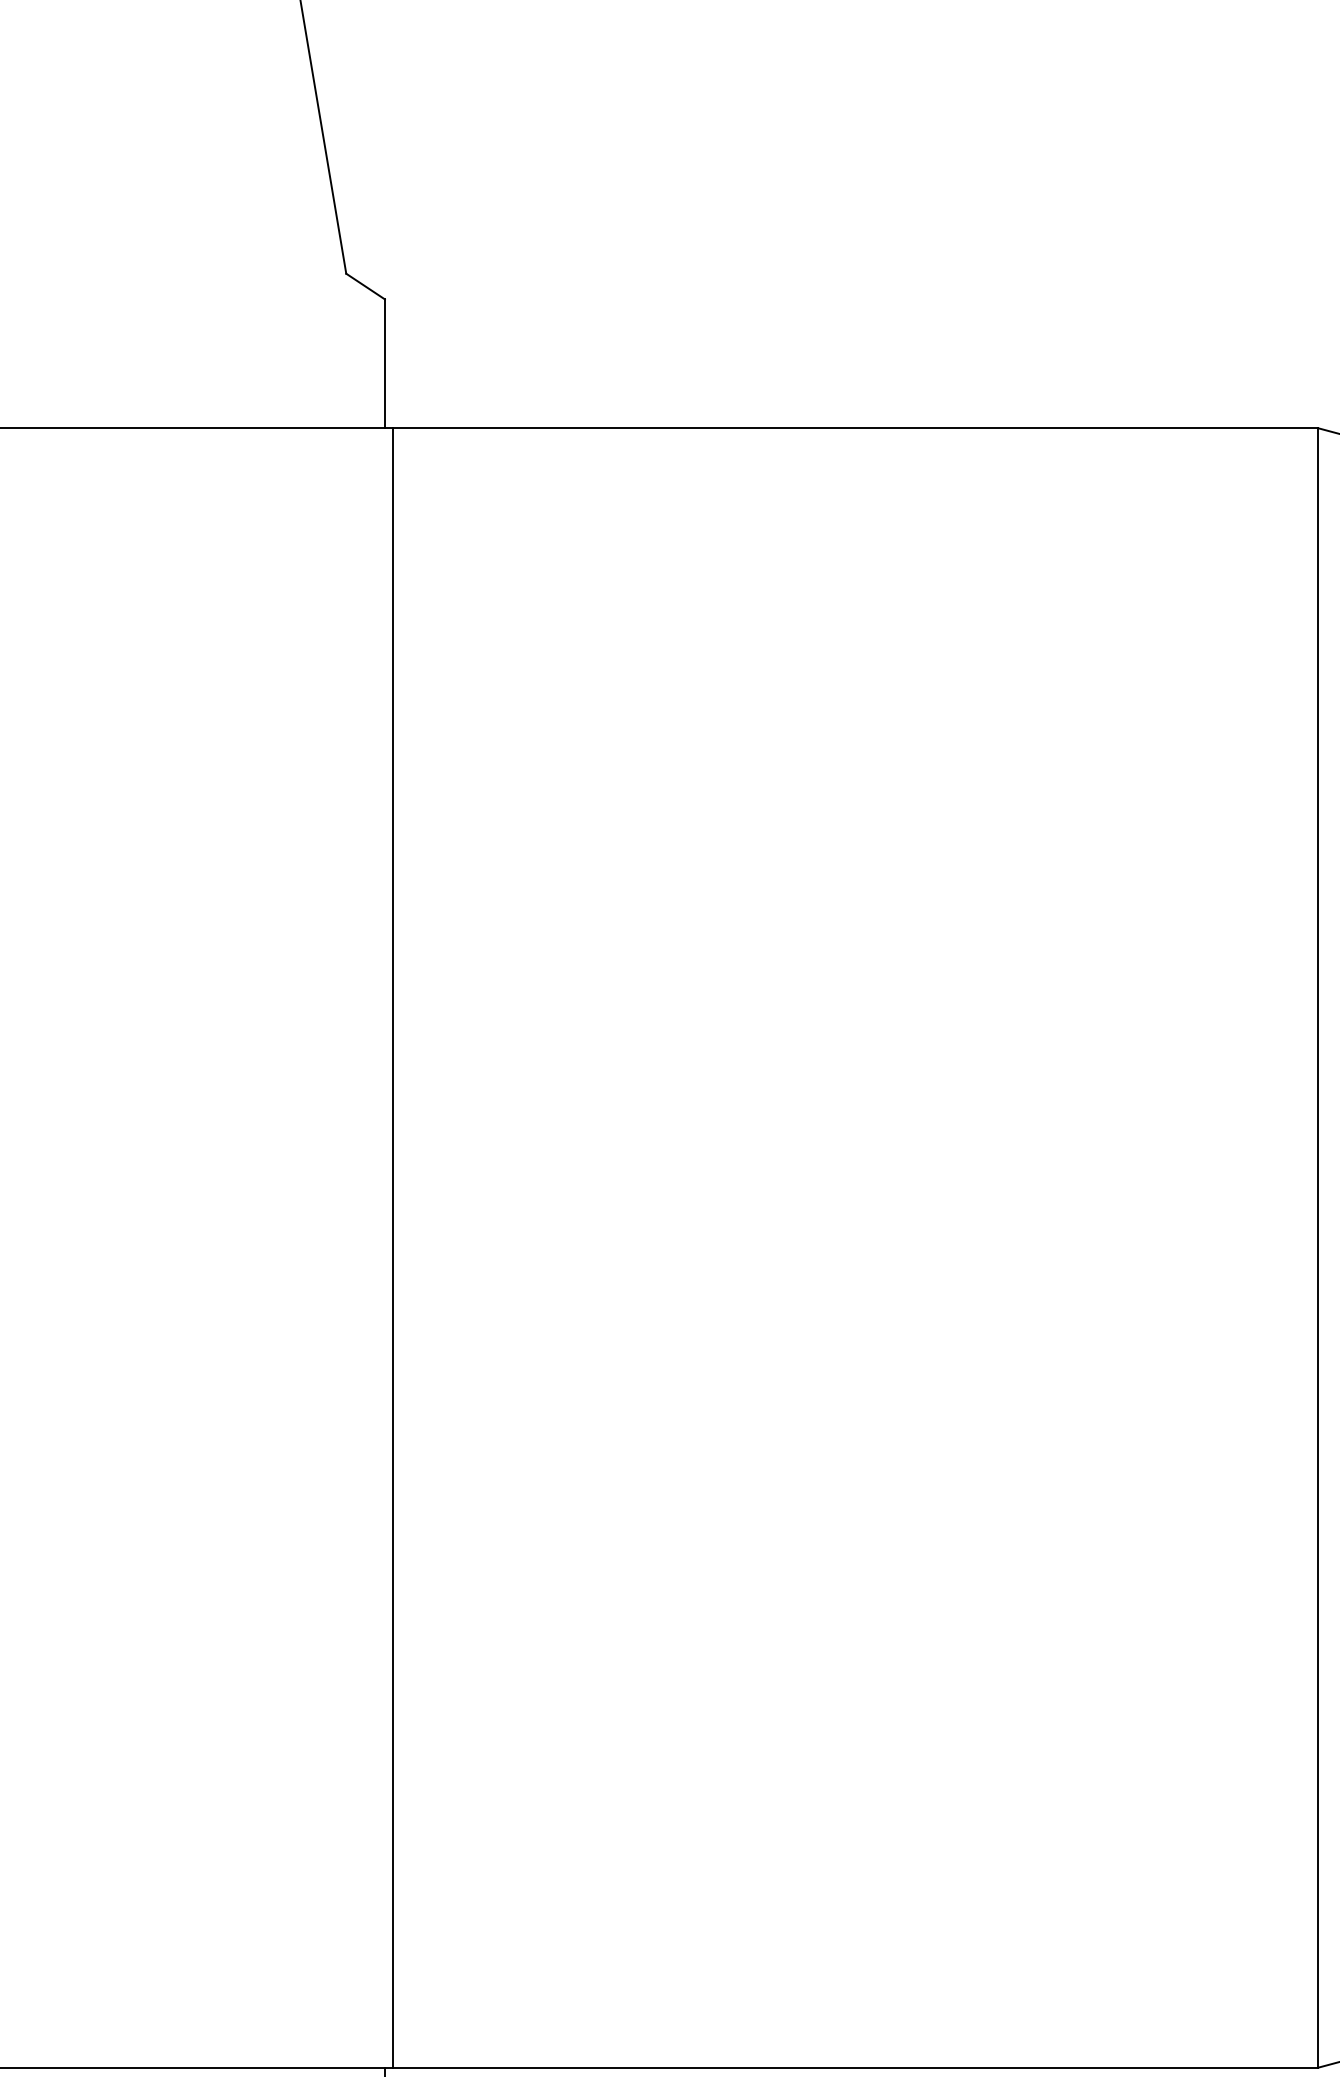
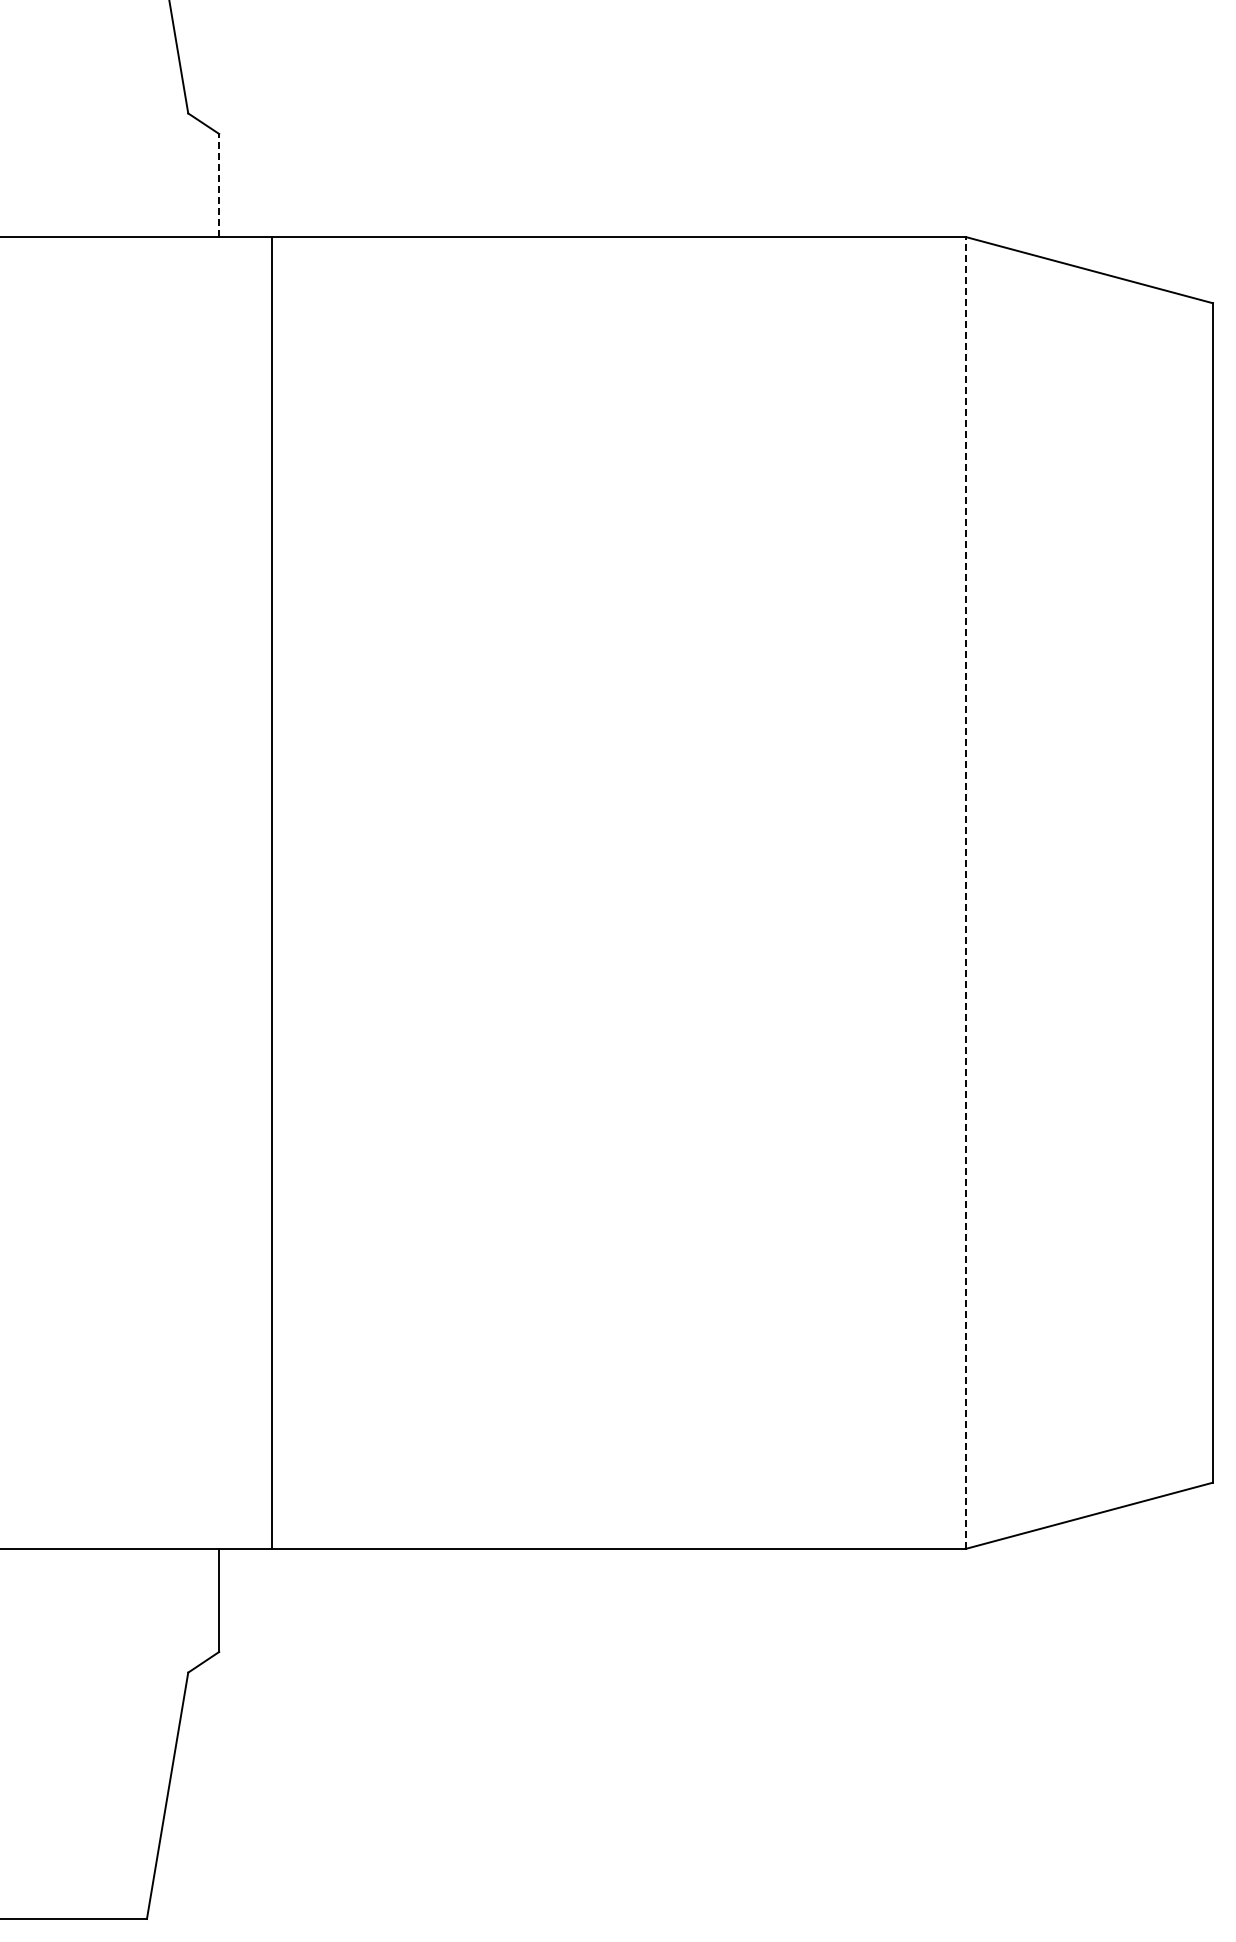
line: (385, 363) -> (219, 185), solid -> dashed
line: (392, 1247) -> (271, 892), moved
line: (1317, 1247) -> (965, 892), solid -> dashed

